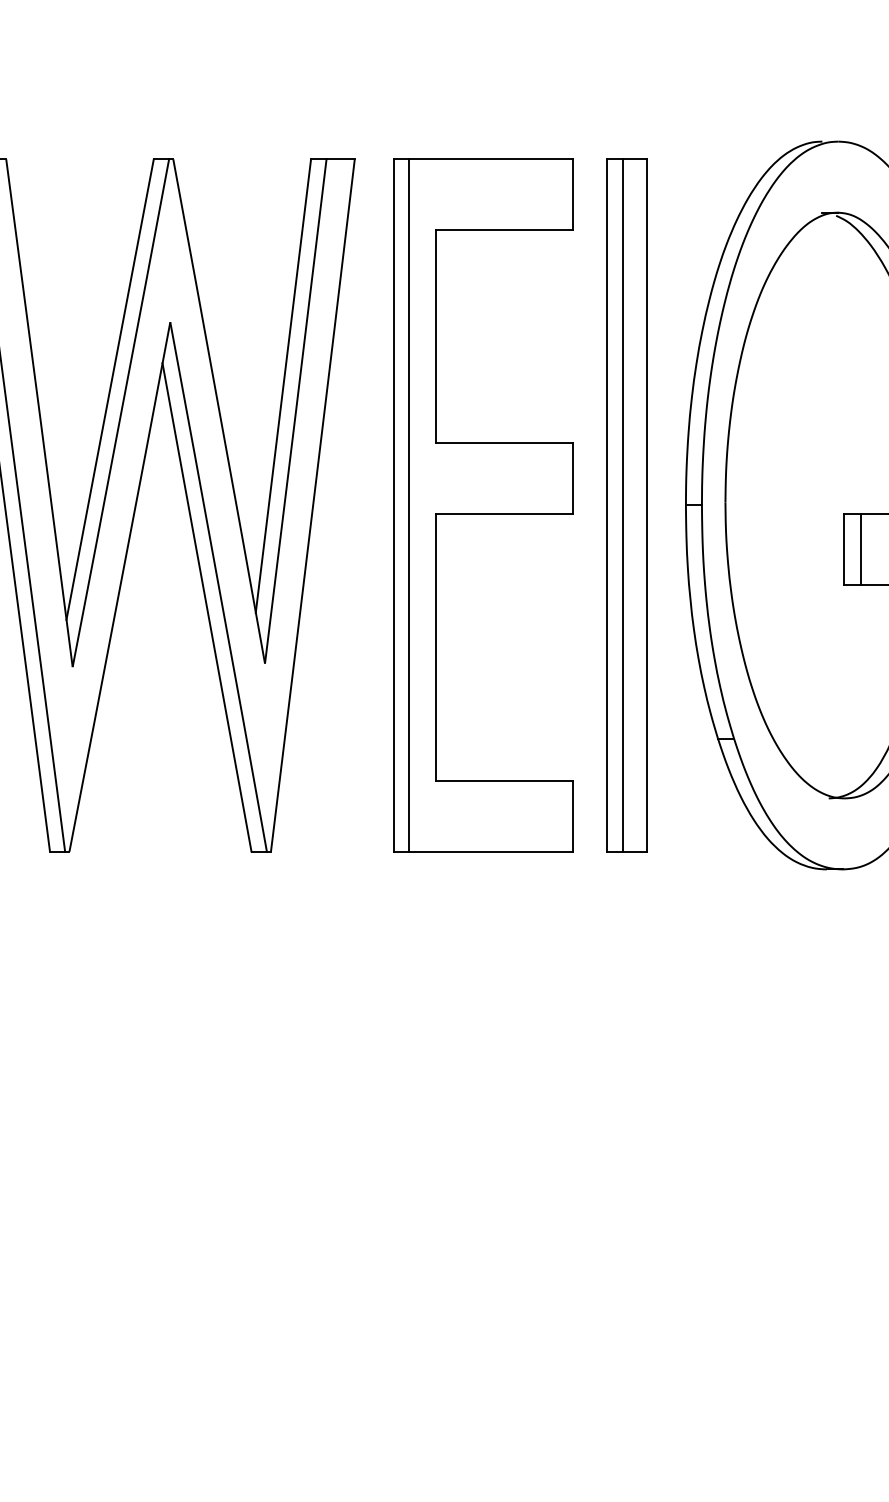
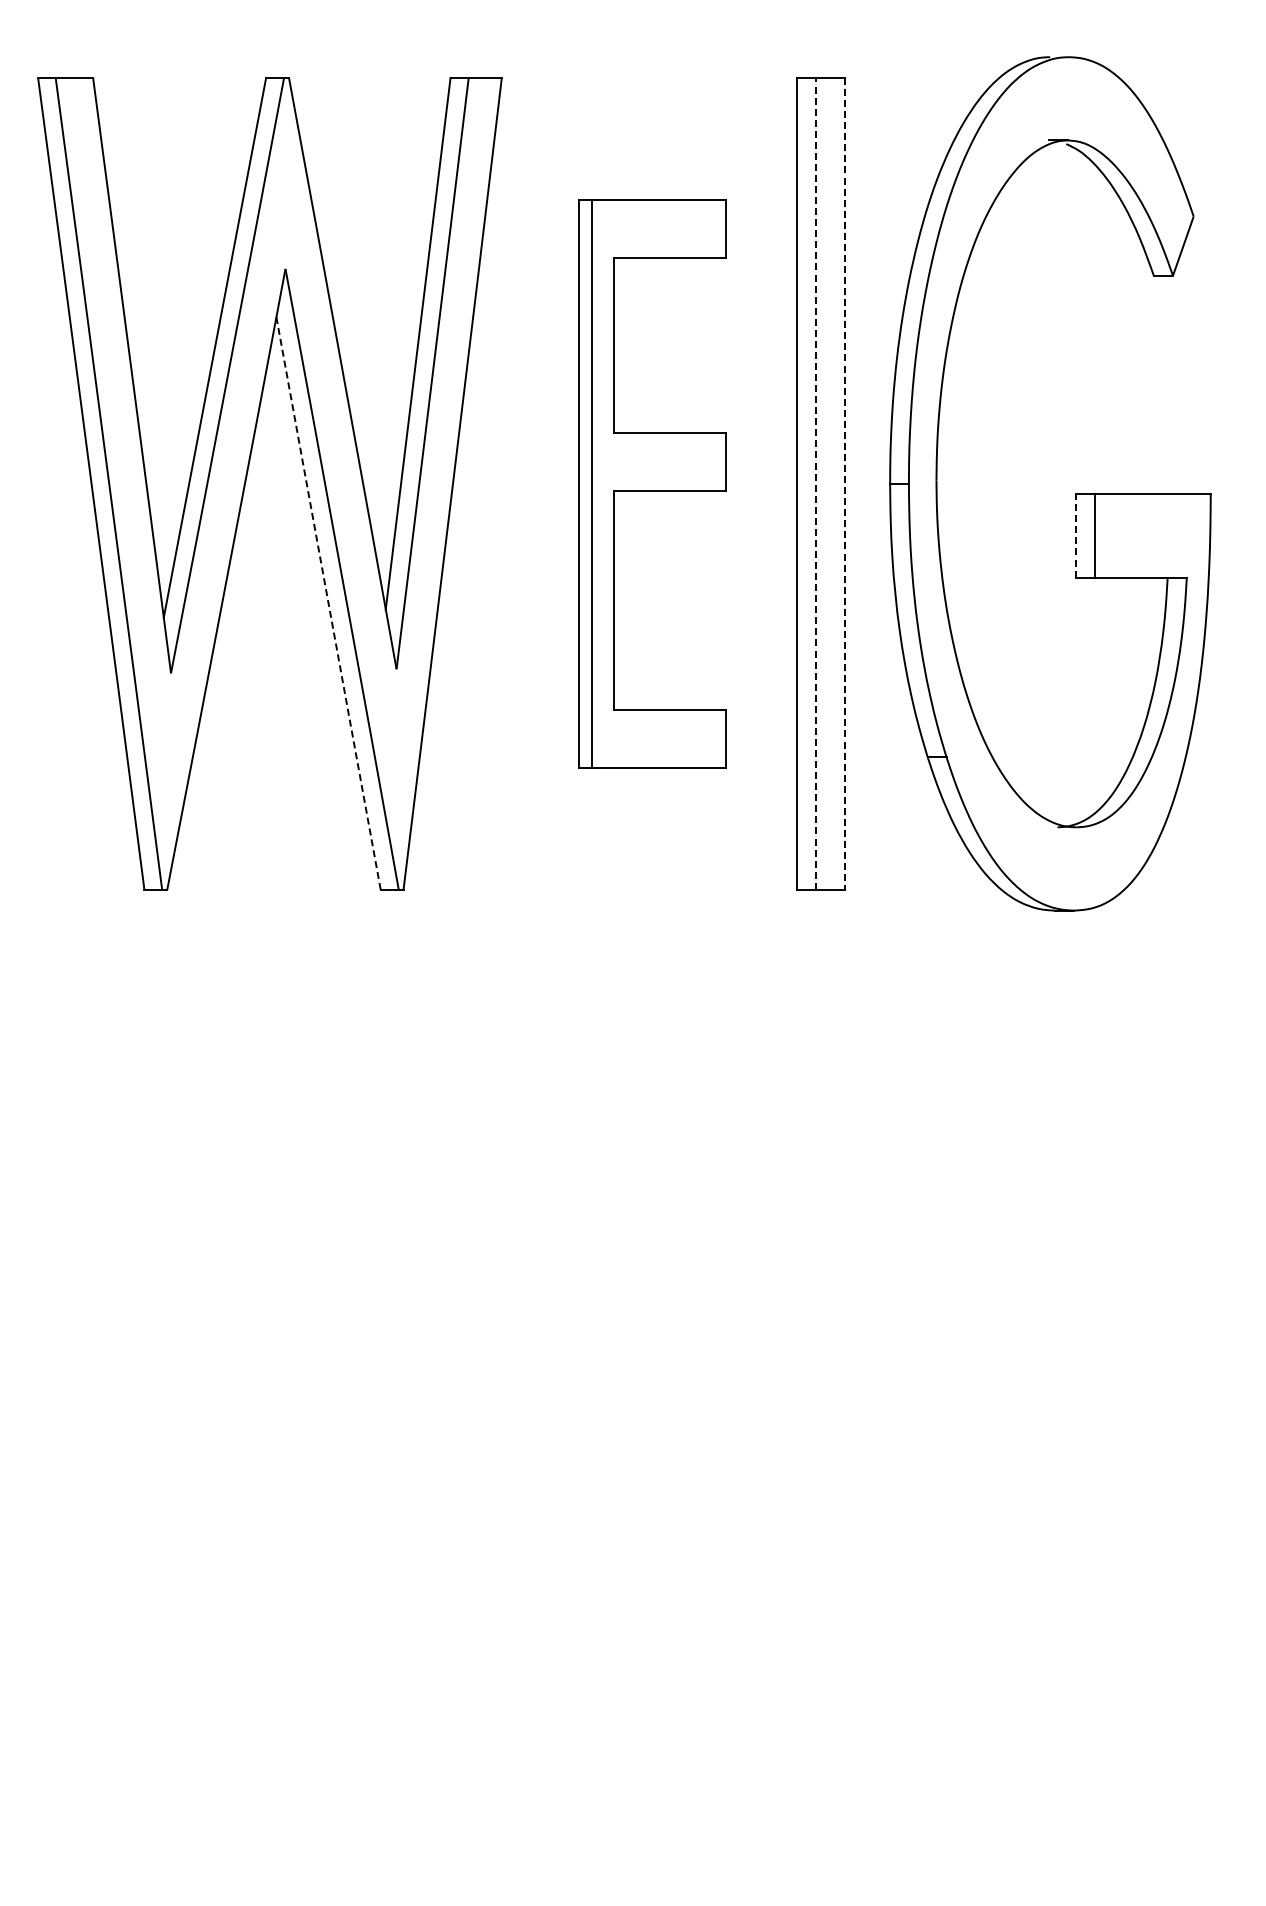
part: (483, 505) -> (652, 483), size x0.7
line: (622, 505) -> (815, 483), solid -> dashed
line: (647, 505) -> (844, 483), solid -> dashed
line: (844, 549) -> (1075, 535), solid -> dashed
line: (206, 606) -> (328, 602), solid -> dashed

